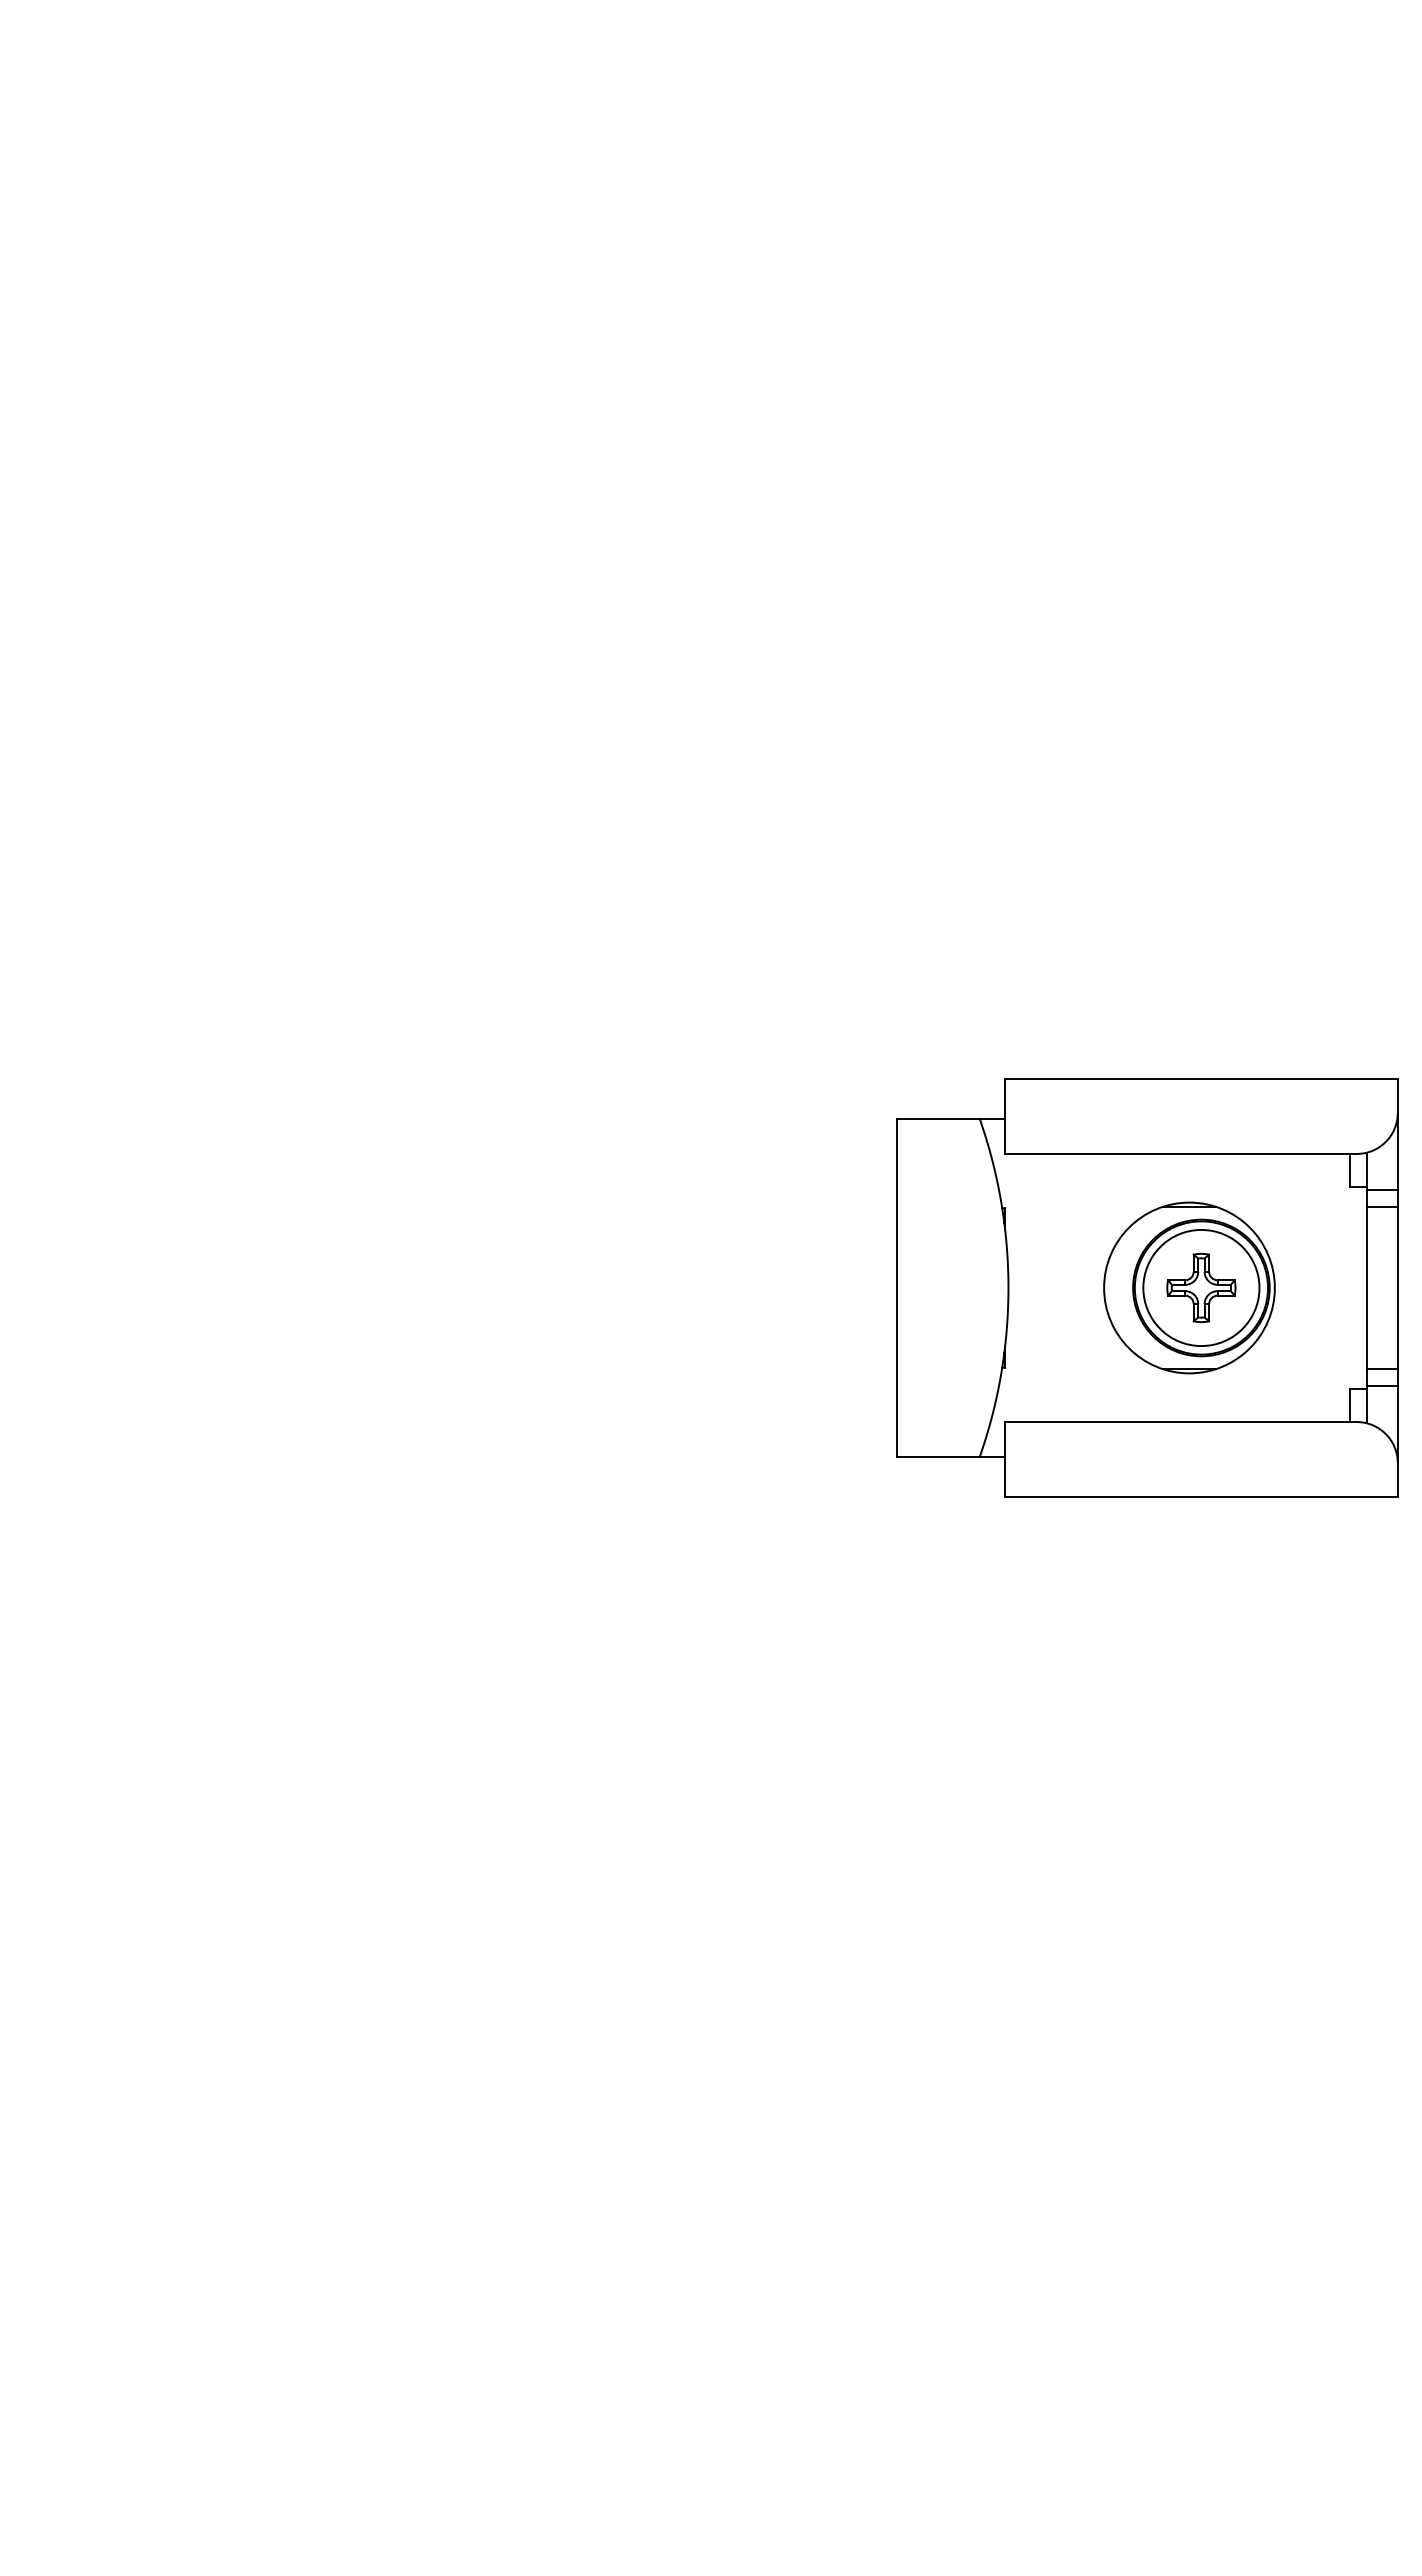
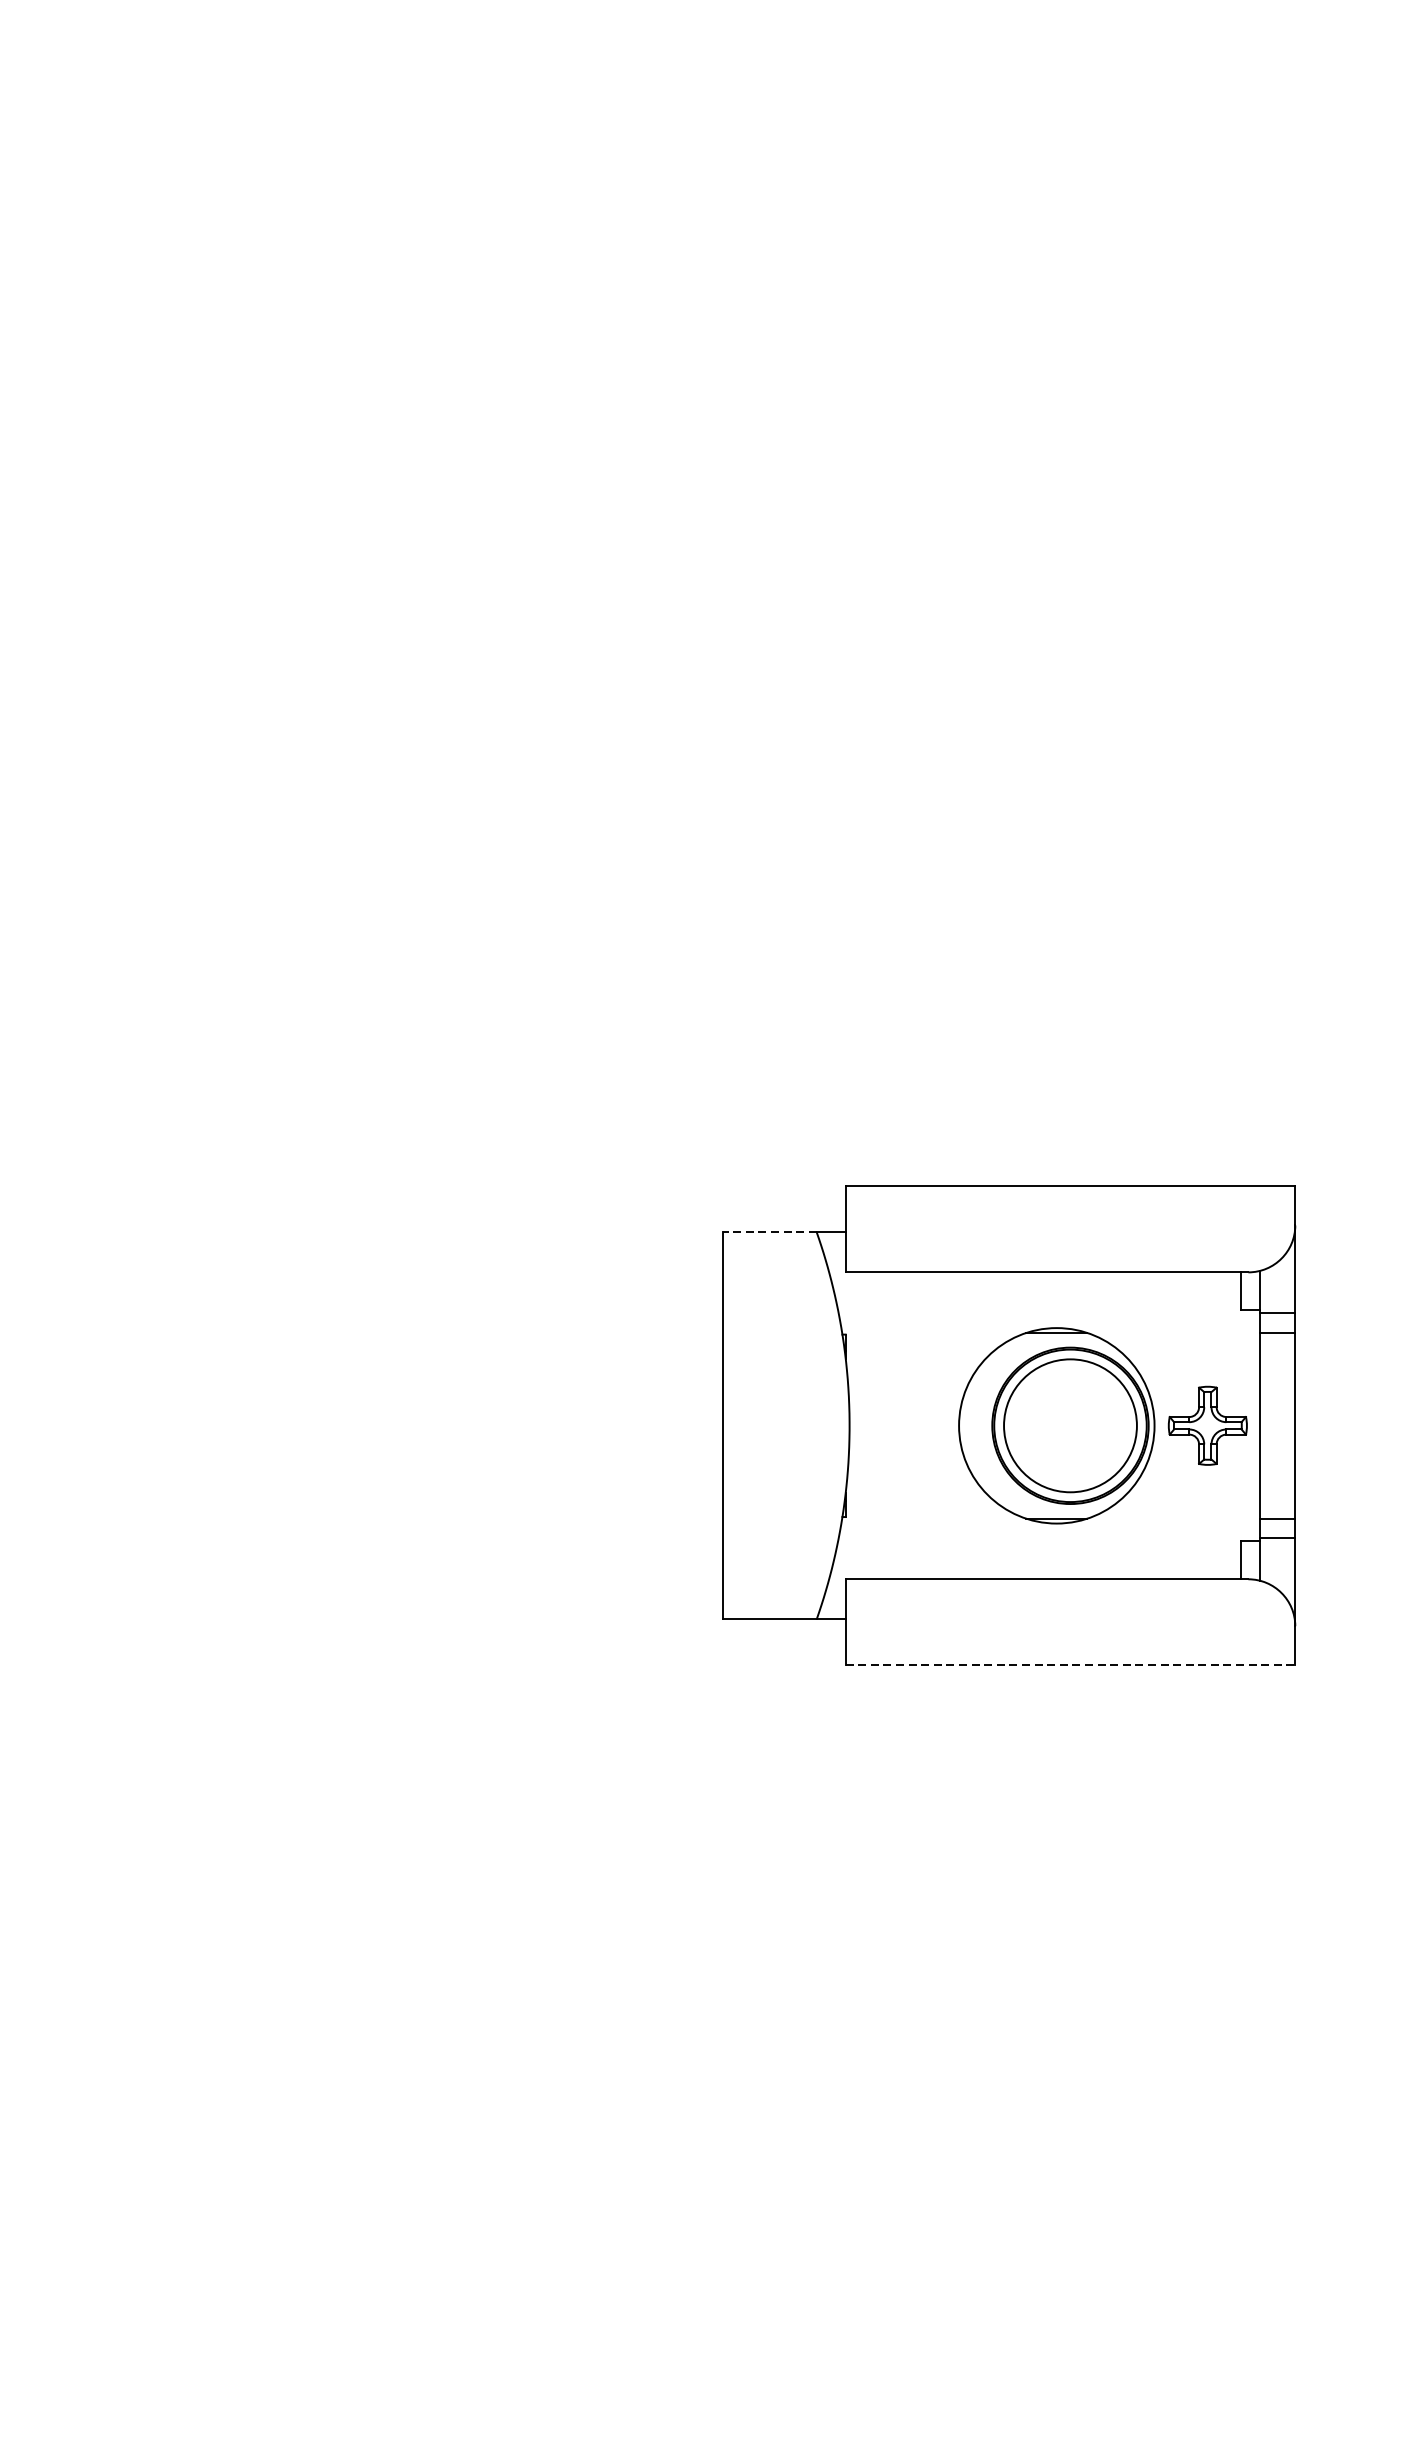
line: (938, 1118) -> (769, 1231), solid -> dashed
part: (1201, 1287) -> (1207, 1425), moved
line: (1201, 1497) -> (1070, 1665), solid -> dashed

